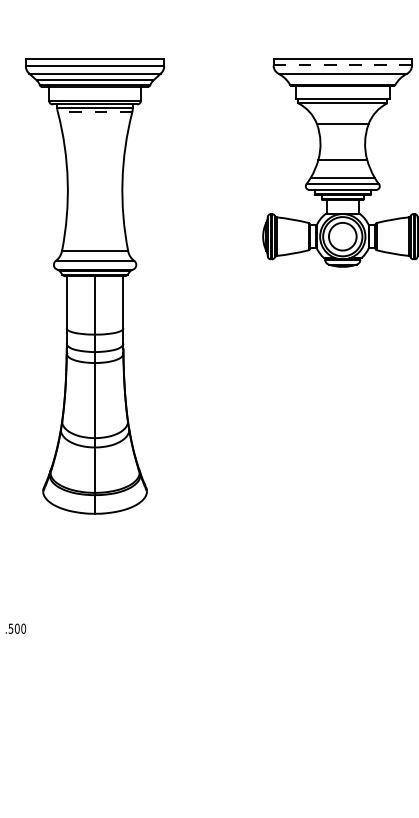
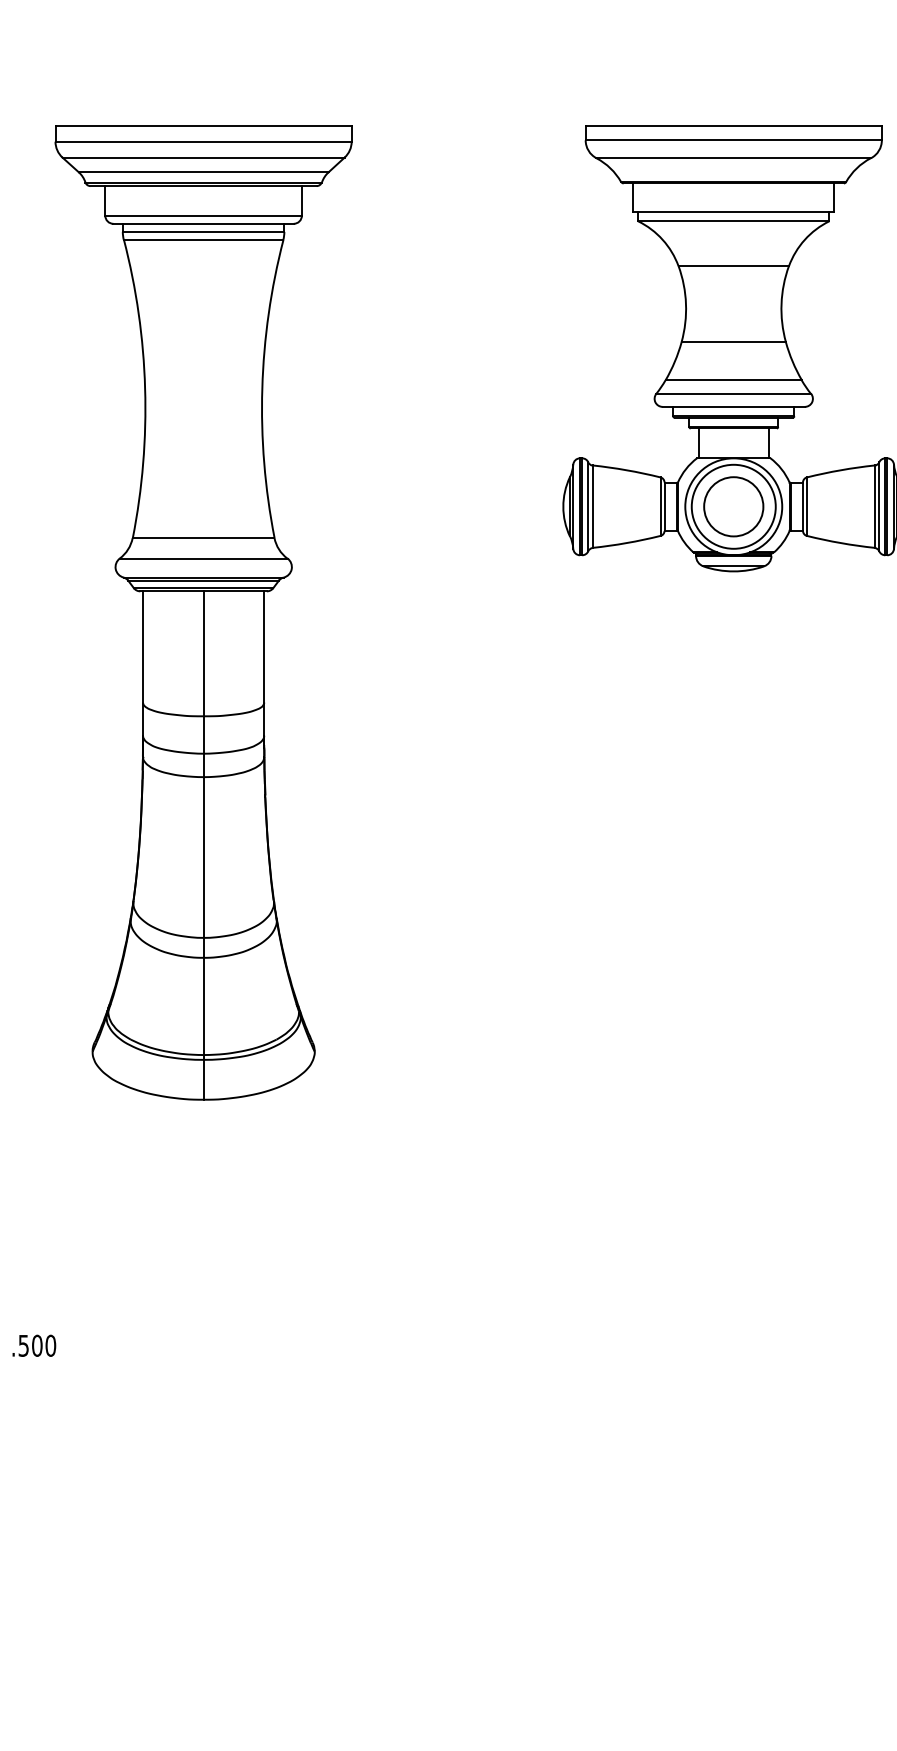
line: (342, 65) -> (733, 140), dashed -> solid
line: (94, 112) -> (202, 240), dashed -> solid

